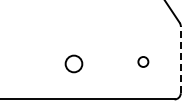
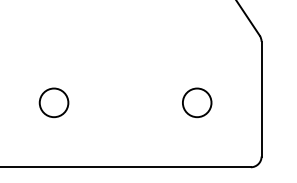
line: (180, 59) -> (261, 98), dashed -> solid
circle: (143, 61) -> (197, 102), size x1.67
circle: (73, 63) -> (53, 102), moved

